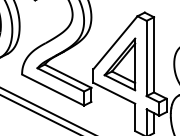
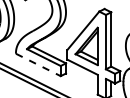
line: (53, 90) -> (38, 65), solid -> dashed

